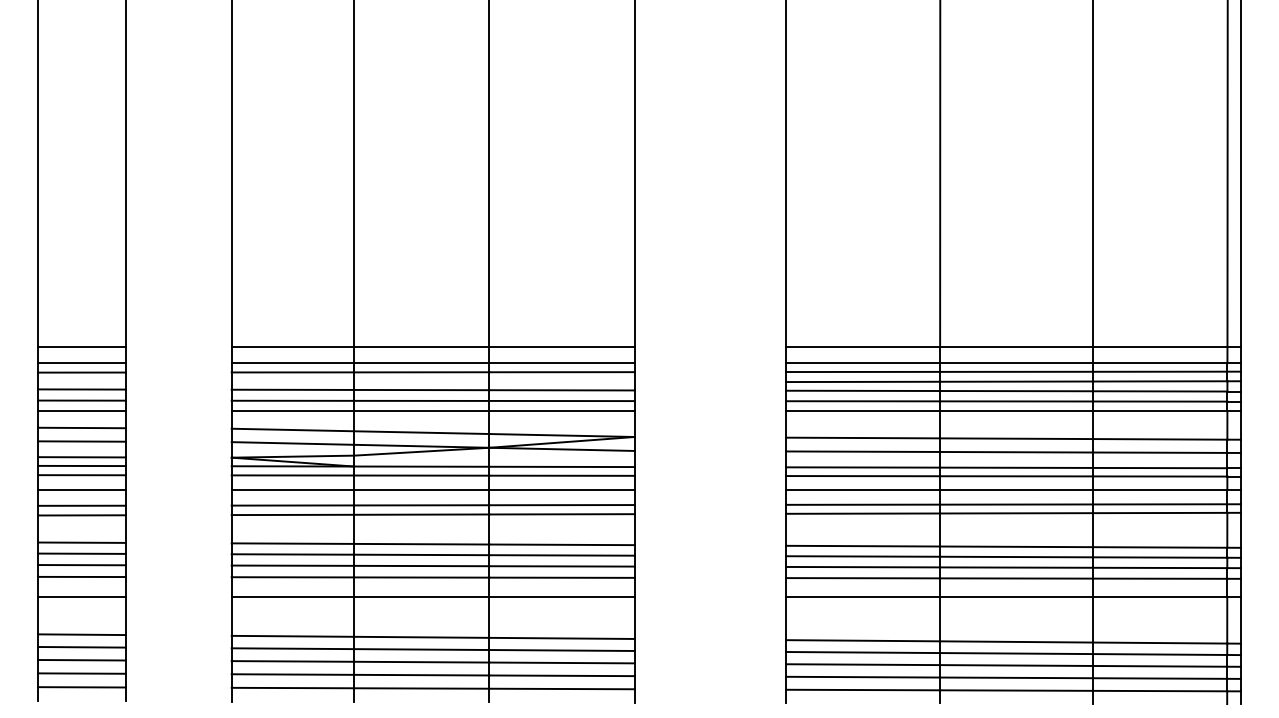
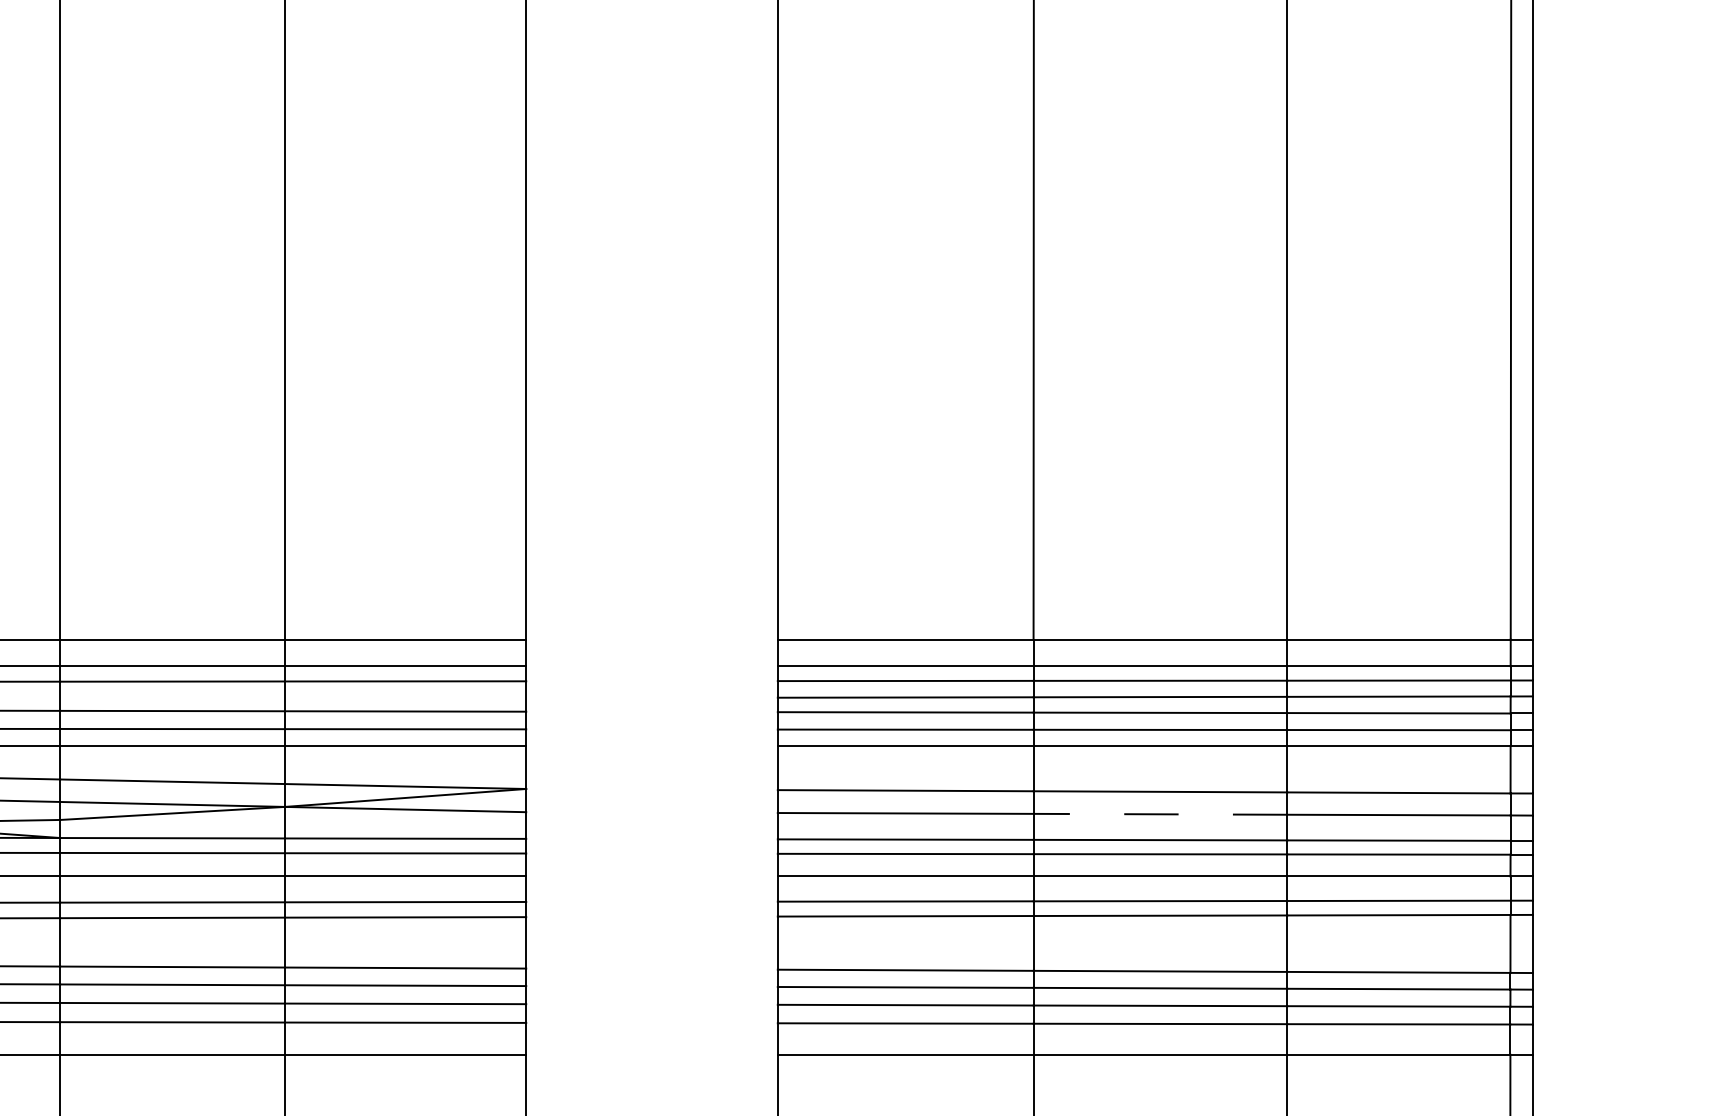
line: (1016, 452) -> (1160, 814), solid -> dashed

